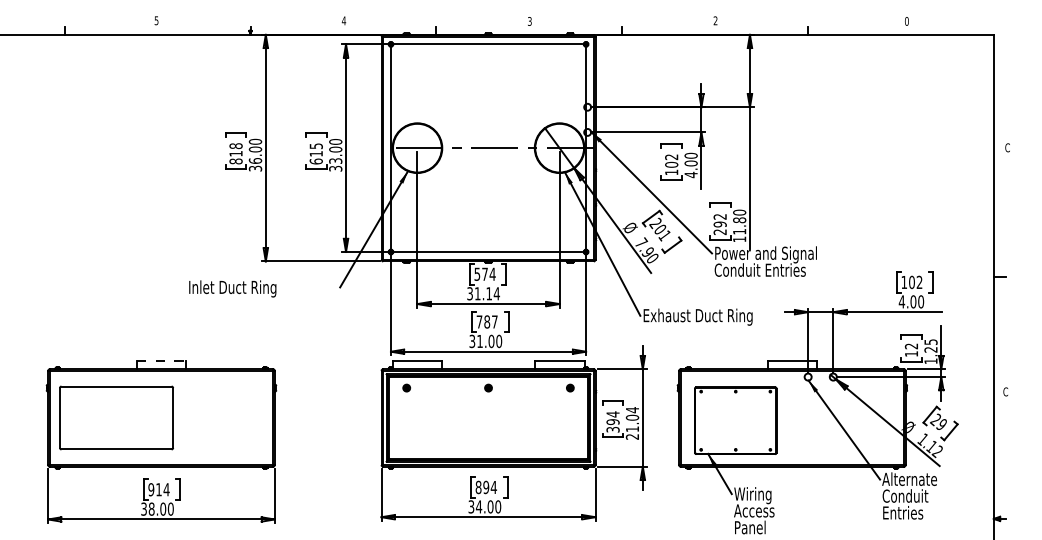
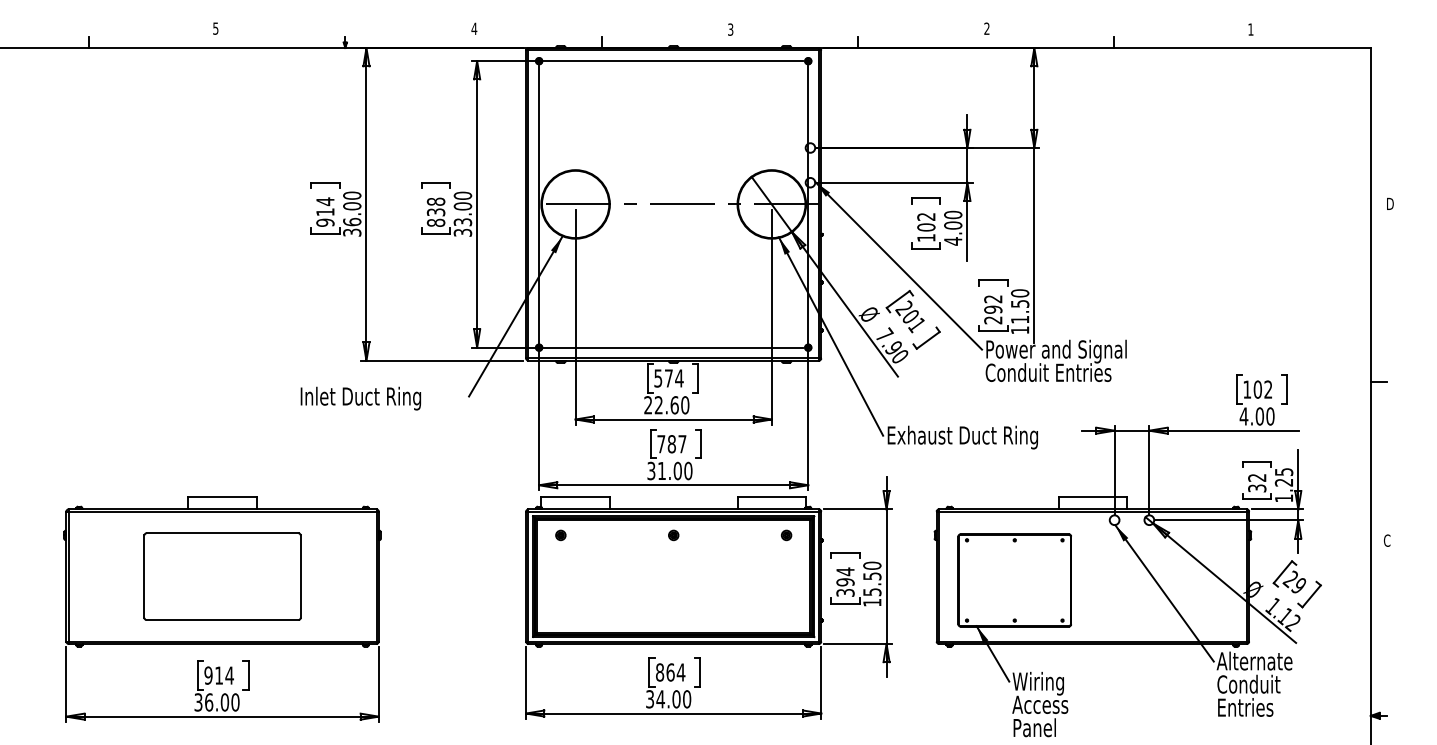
text: (906, 21) -> (1250, 29), 0 -> 1
text: (1007, 147) -> (1389, 203), C -> D
text: (236, 153) -> (325, 211), 818 -> 914
text: (315, 153) -> (435, 211), 615 -> 838
text: (739, 219) -> (1020, 303), 11.80 -> 11.50
text: (232, 288) -> (360, 398), moved
text: (483, 293) -> (666, 405), 31.14 -> 22.60
text: (911, 354) -> (1257, 488), 12 -> 32
line: (162, 360) -> (223, 497), dashed -> solid
part: (116, 417) -> (222, 576), moved
text: (632, 422) -> (872, 583), 21.04 -> 15.50
text: (486, 487) -> (670, 672), 894 -> 864
text: (152, 509) -> (209, 702), 38.00 -> 36.00

